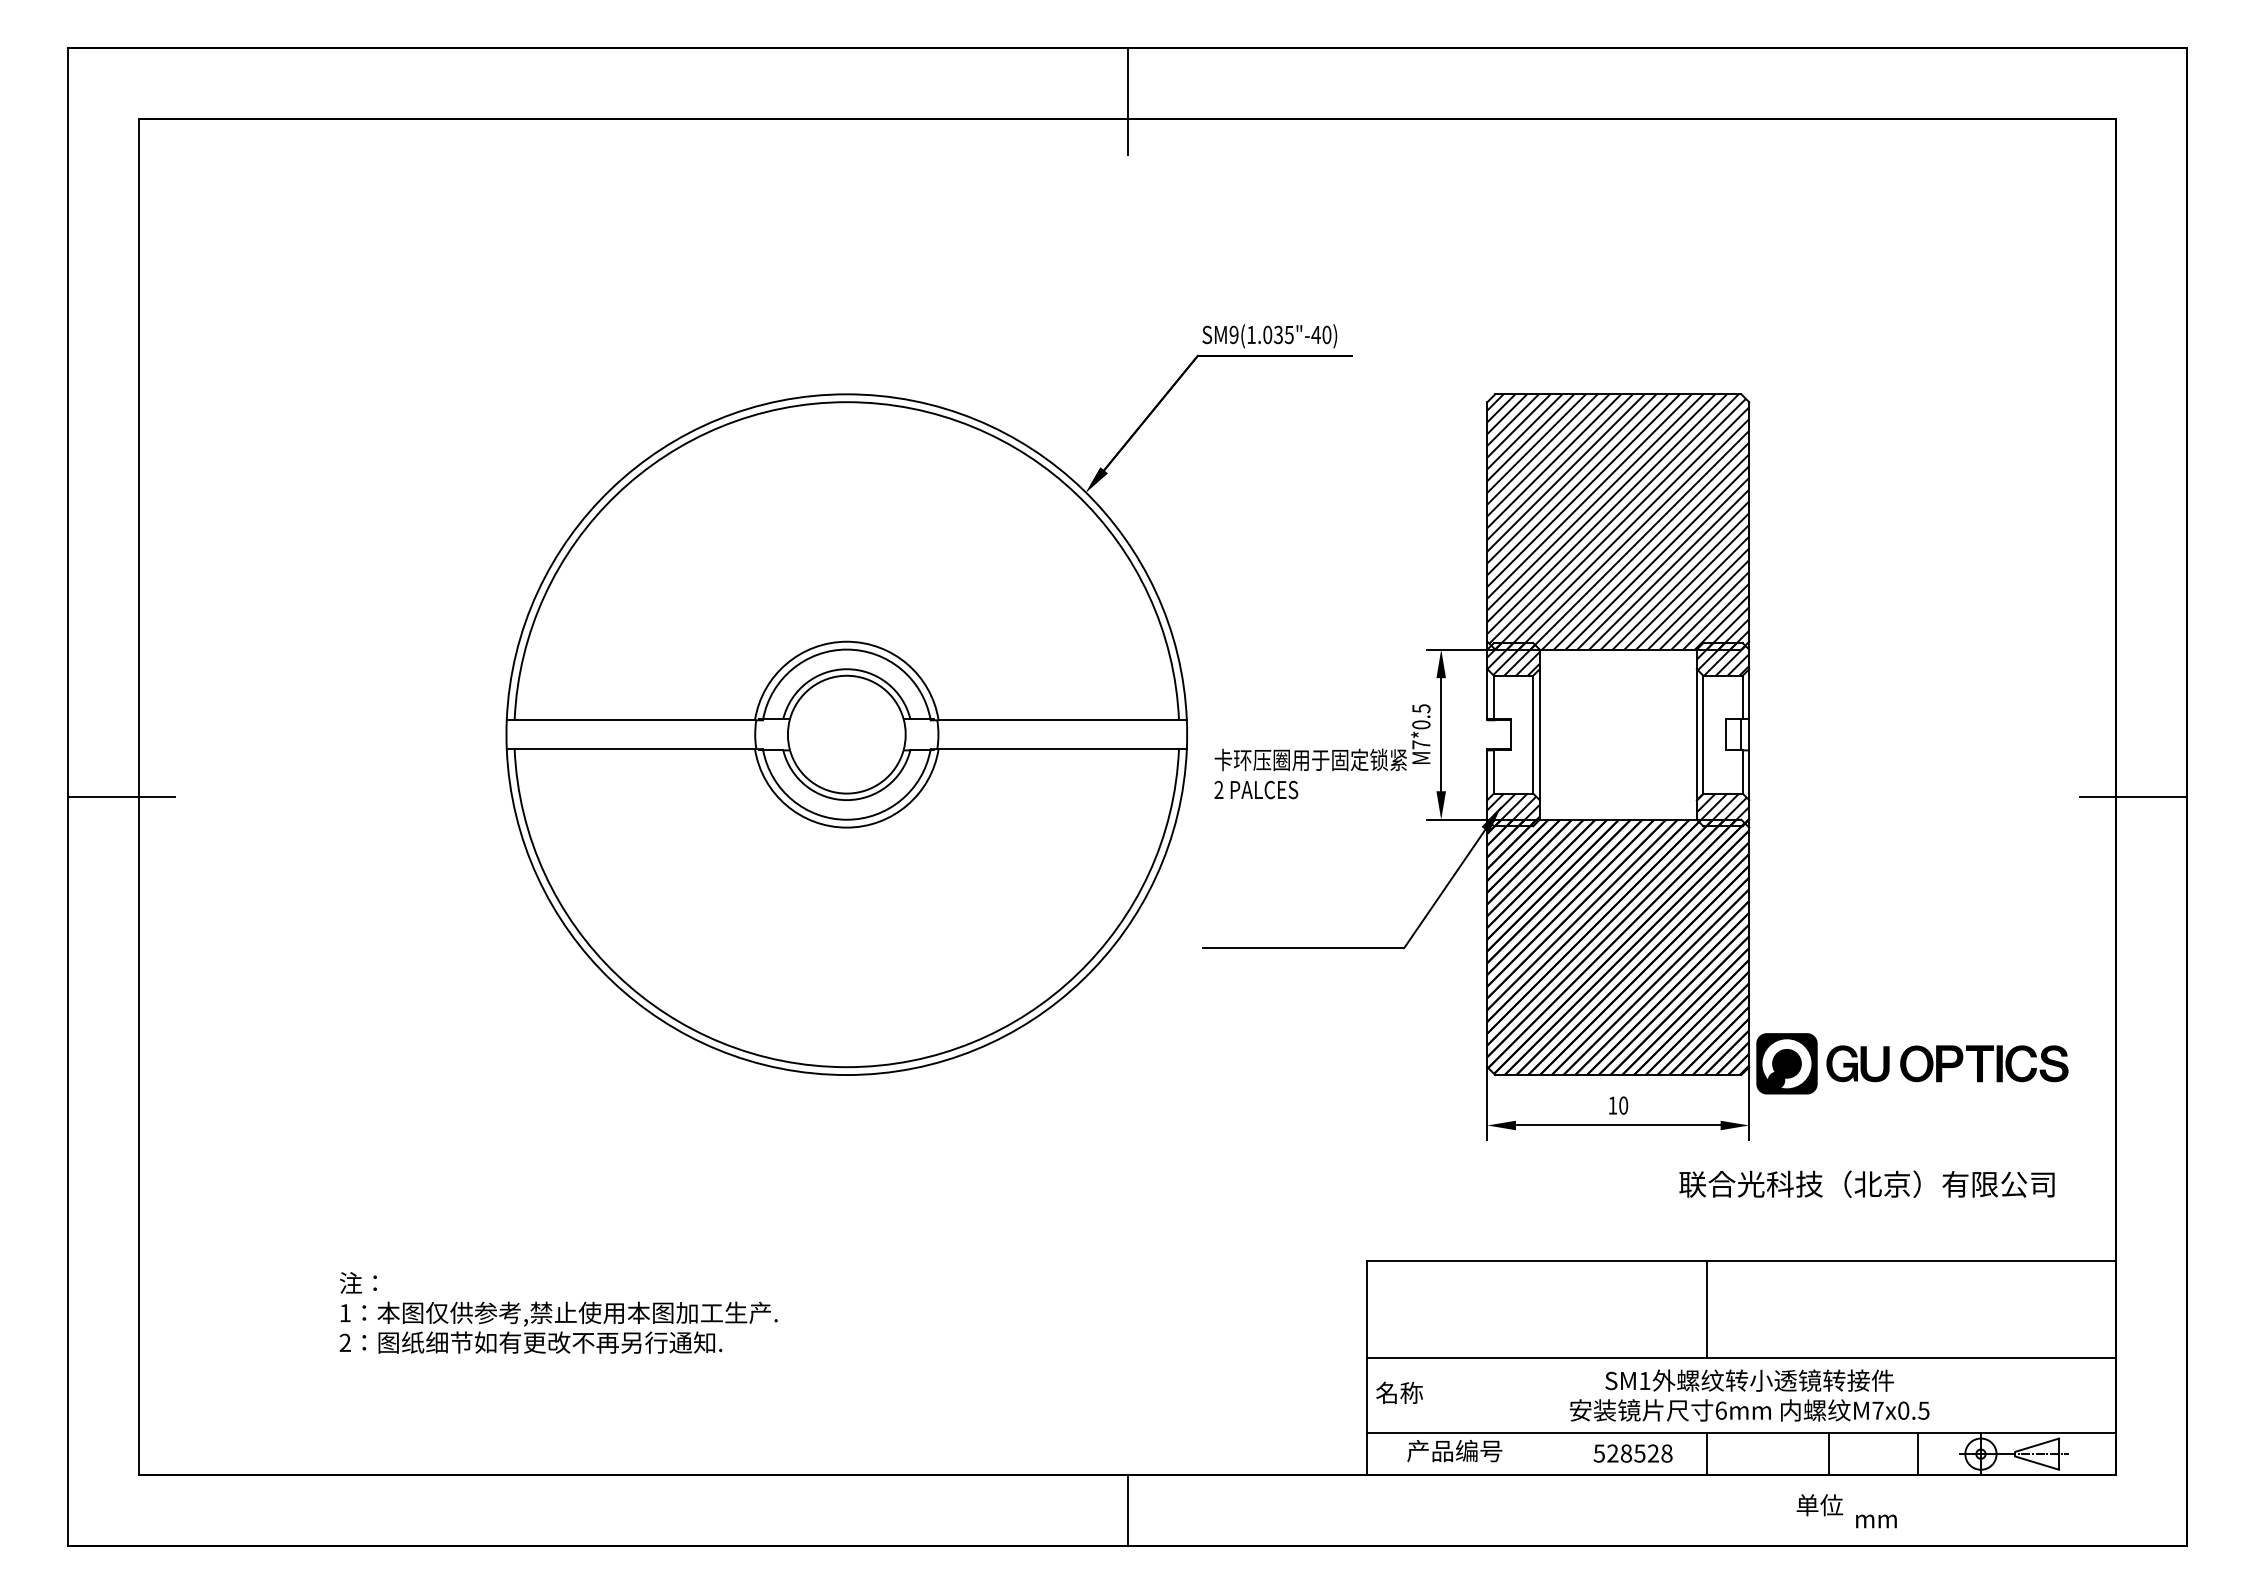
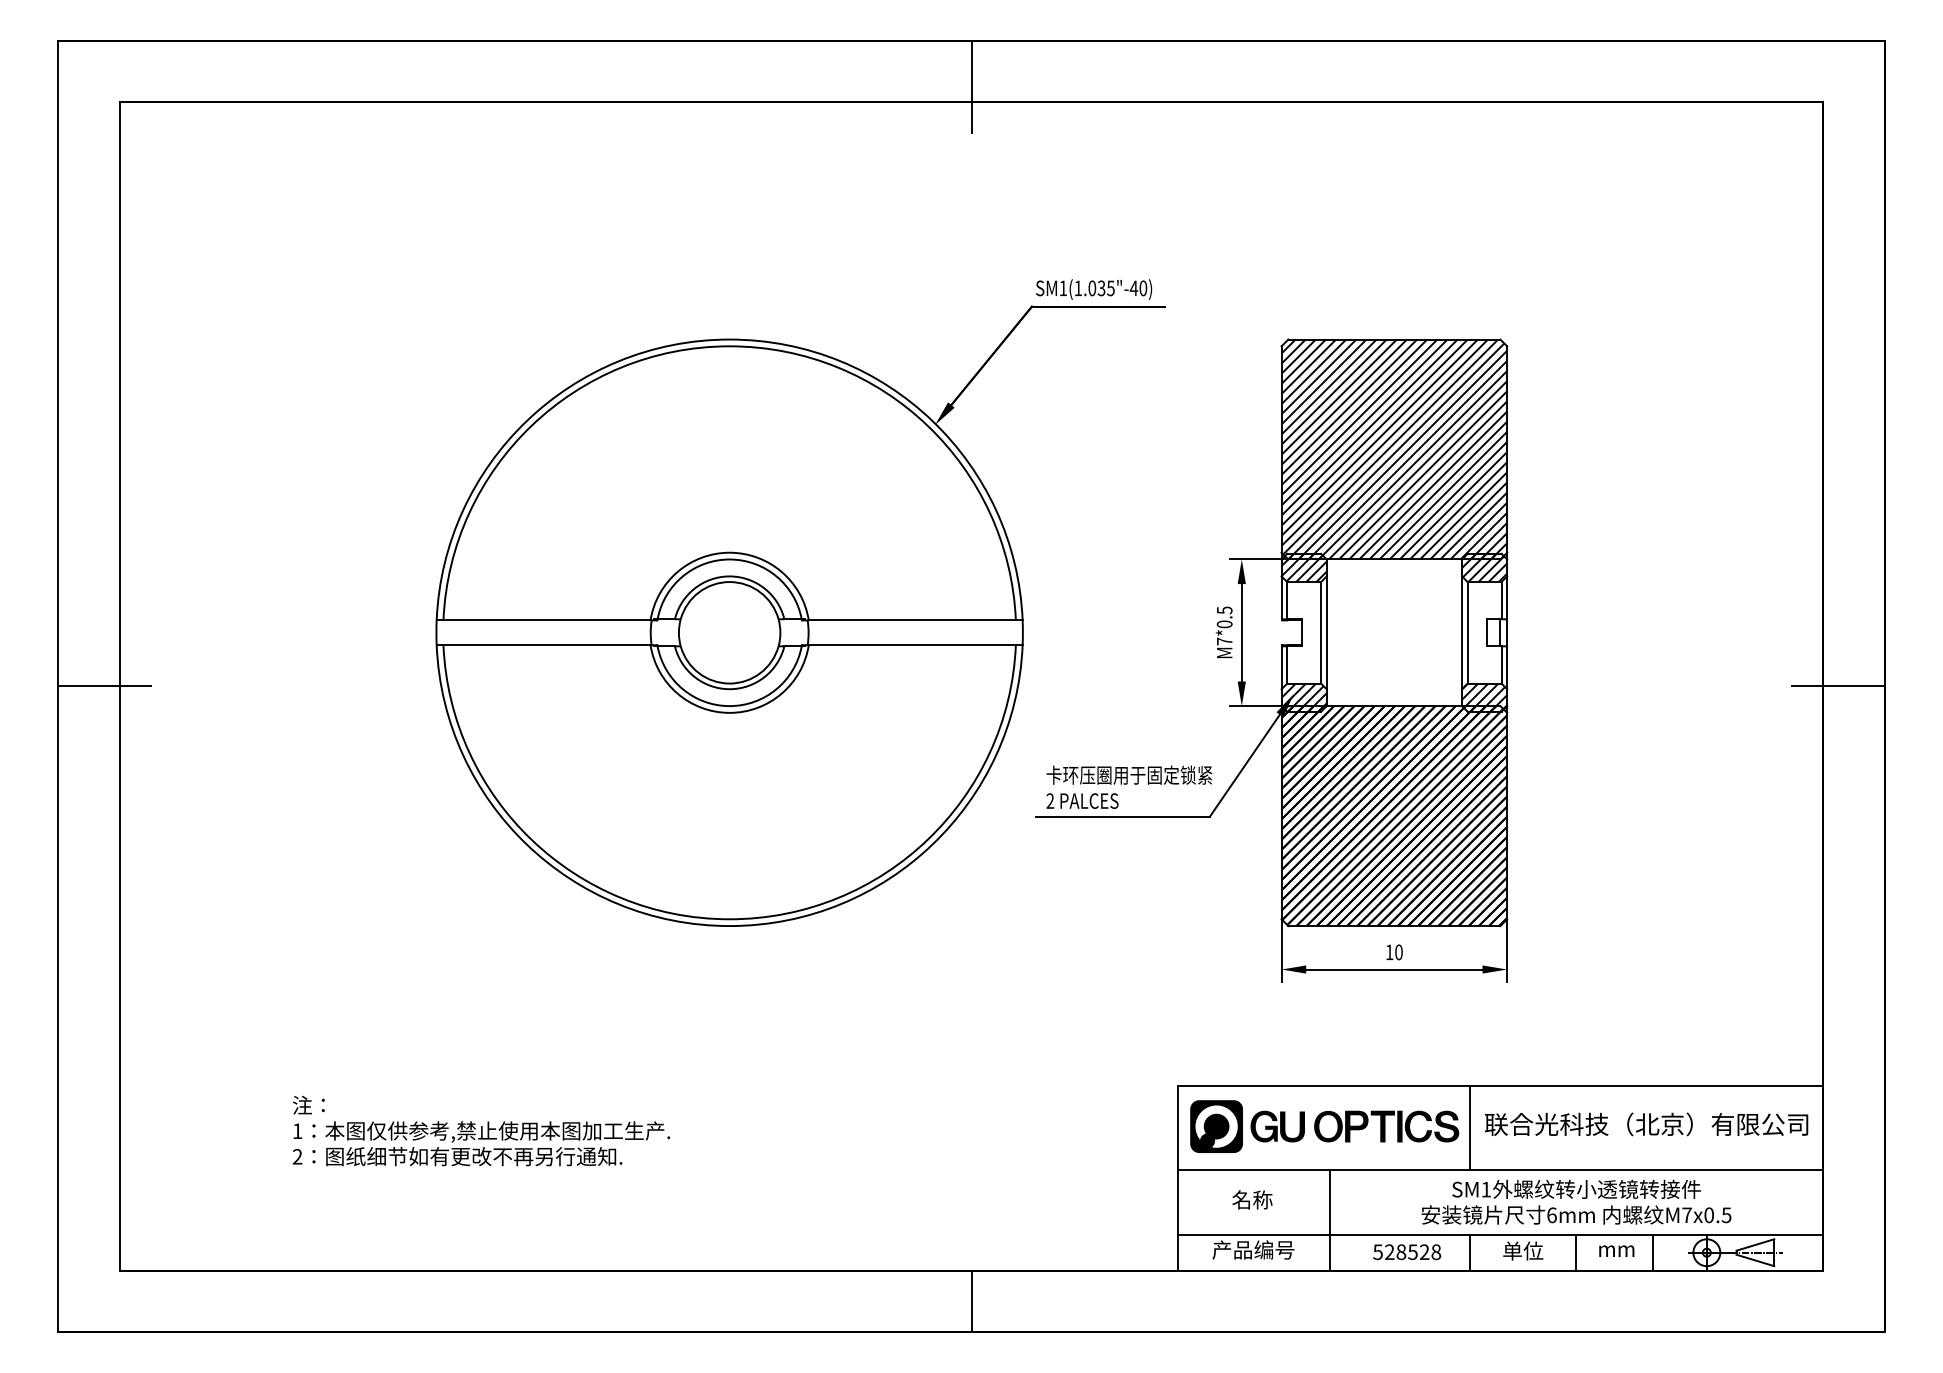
text: (1233, 334) -> (1062, 288), SM9(1.035"-40) -> SM1(1.035"-40)
text: (1310, 773) -> (1129, 786), moved
part: (1912, 1063) -> (1324, 1126), moved
text: (1866, 1183) -> (1646, 1123), moved
text: (1399, 1392) -> (1252, 1199), moved
text: (1749, 1395) -> (1576, 1202), moved
line: (1543, 1416) -> (1329, 1220), added
text: (1819, 1505) -> (1522, 1251), moved
text: (1876, 1521) -> (1616, 1251), moved

